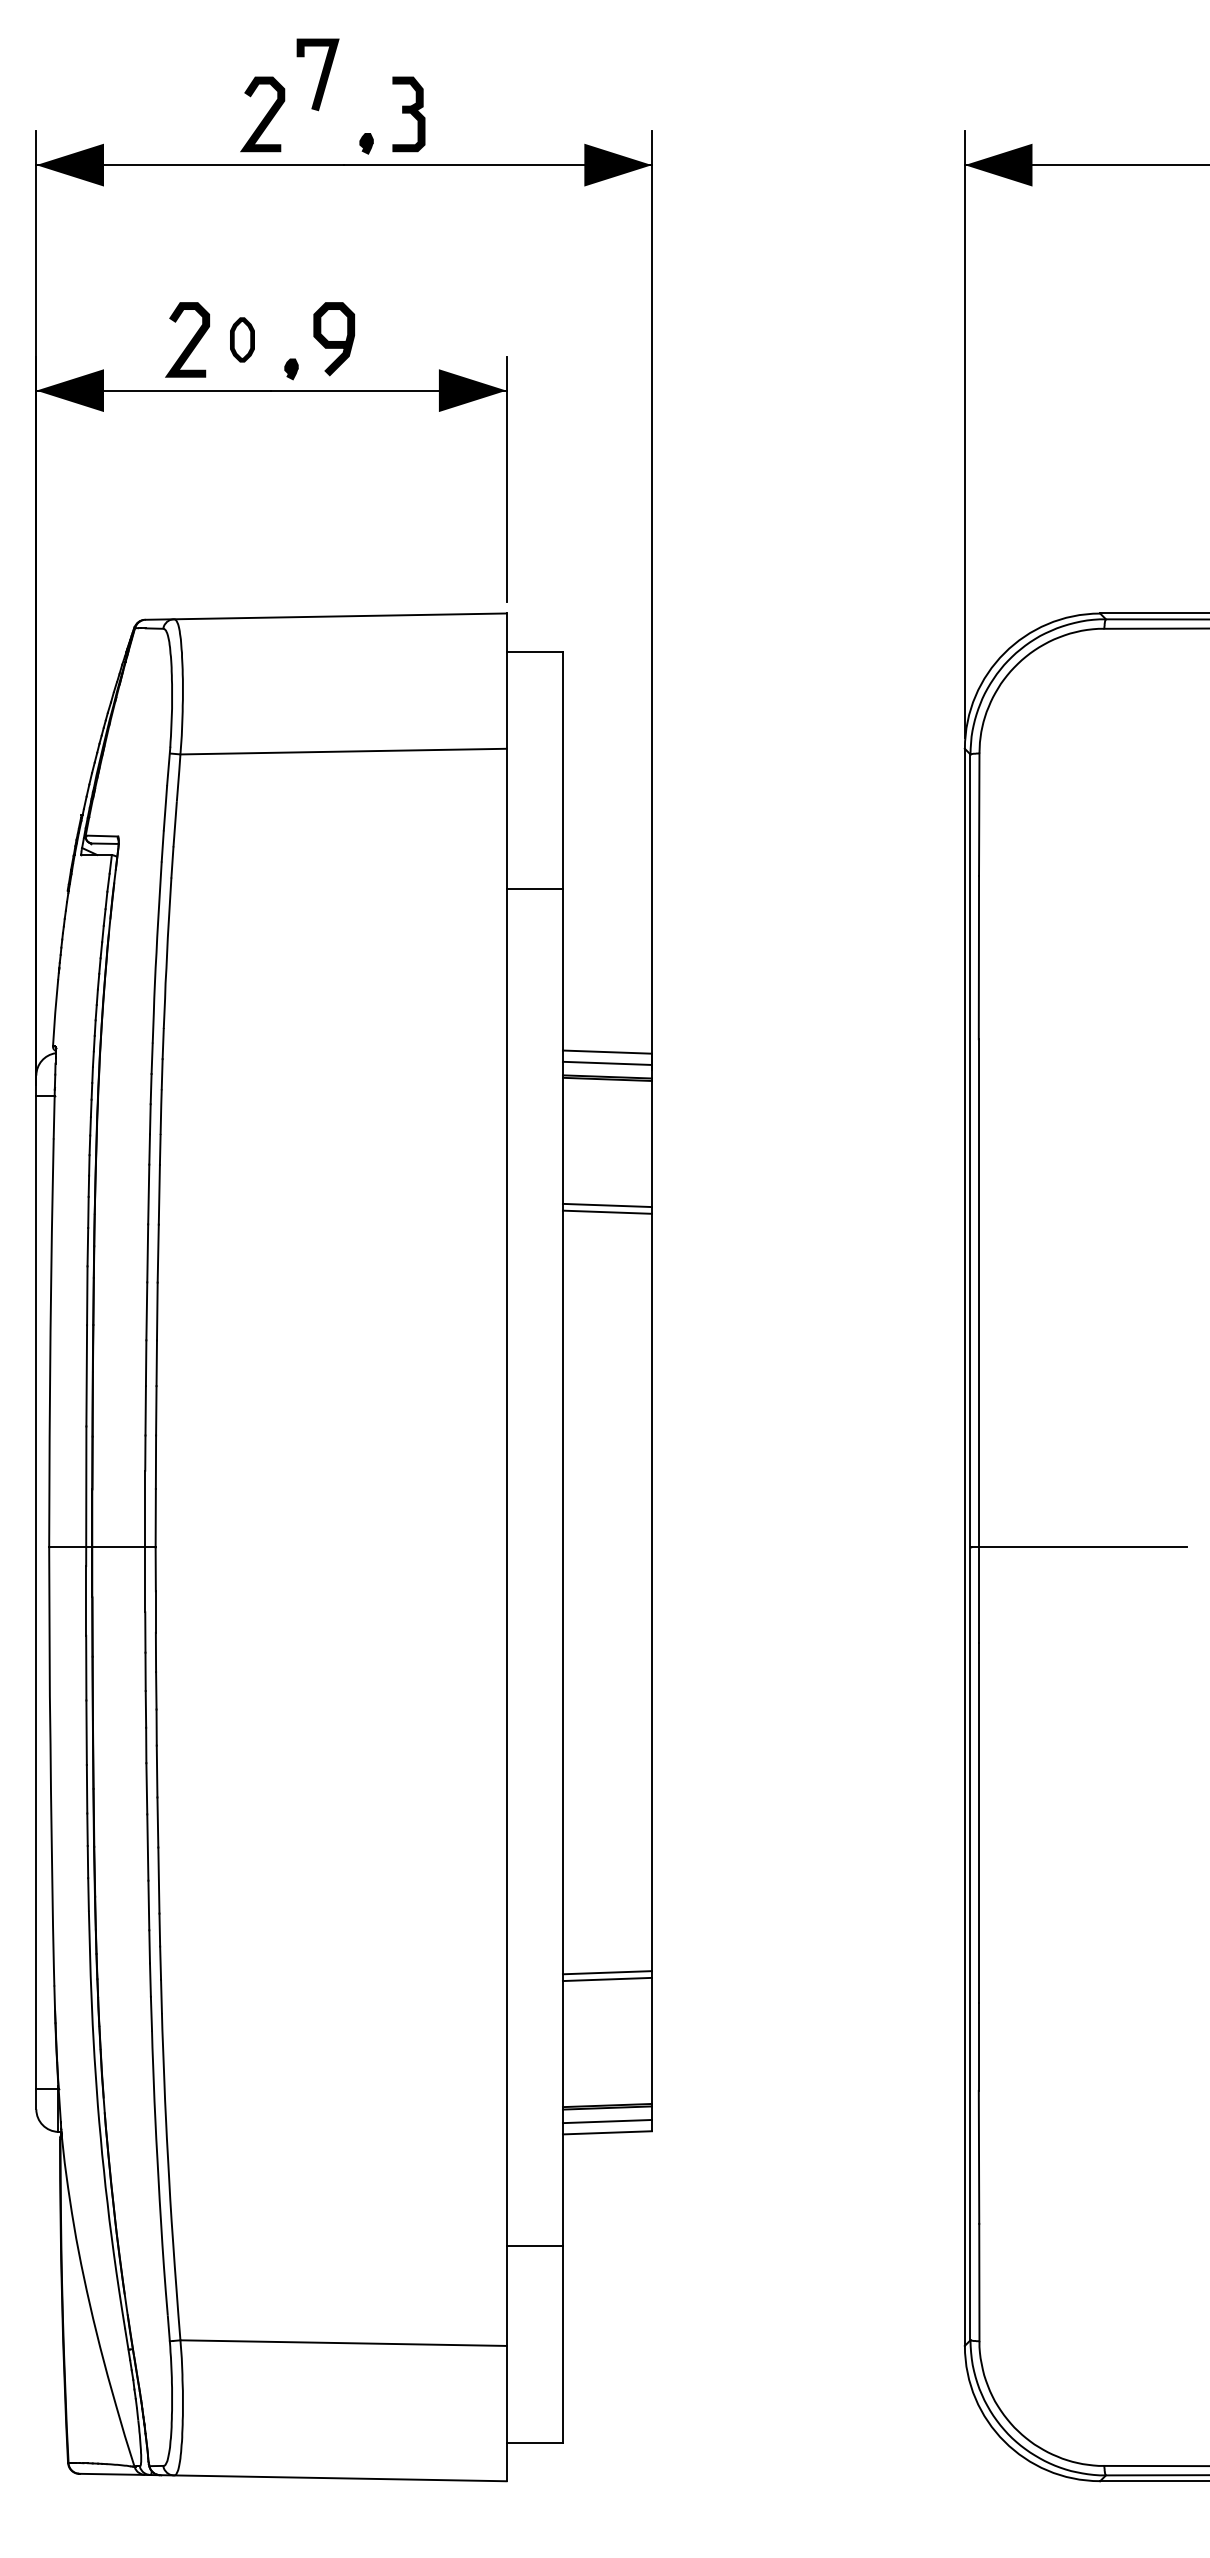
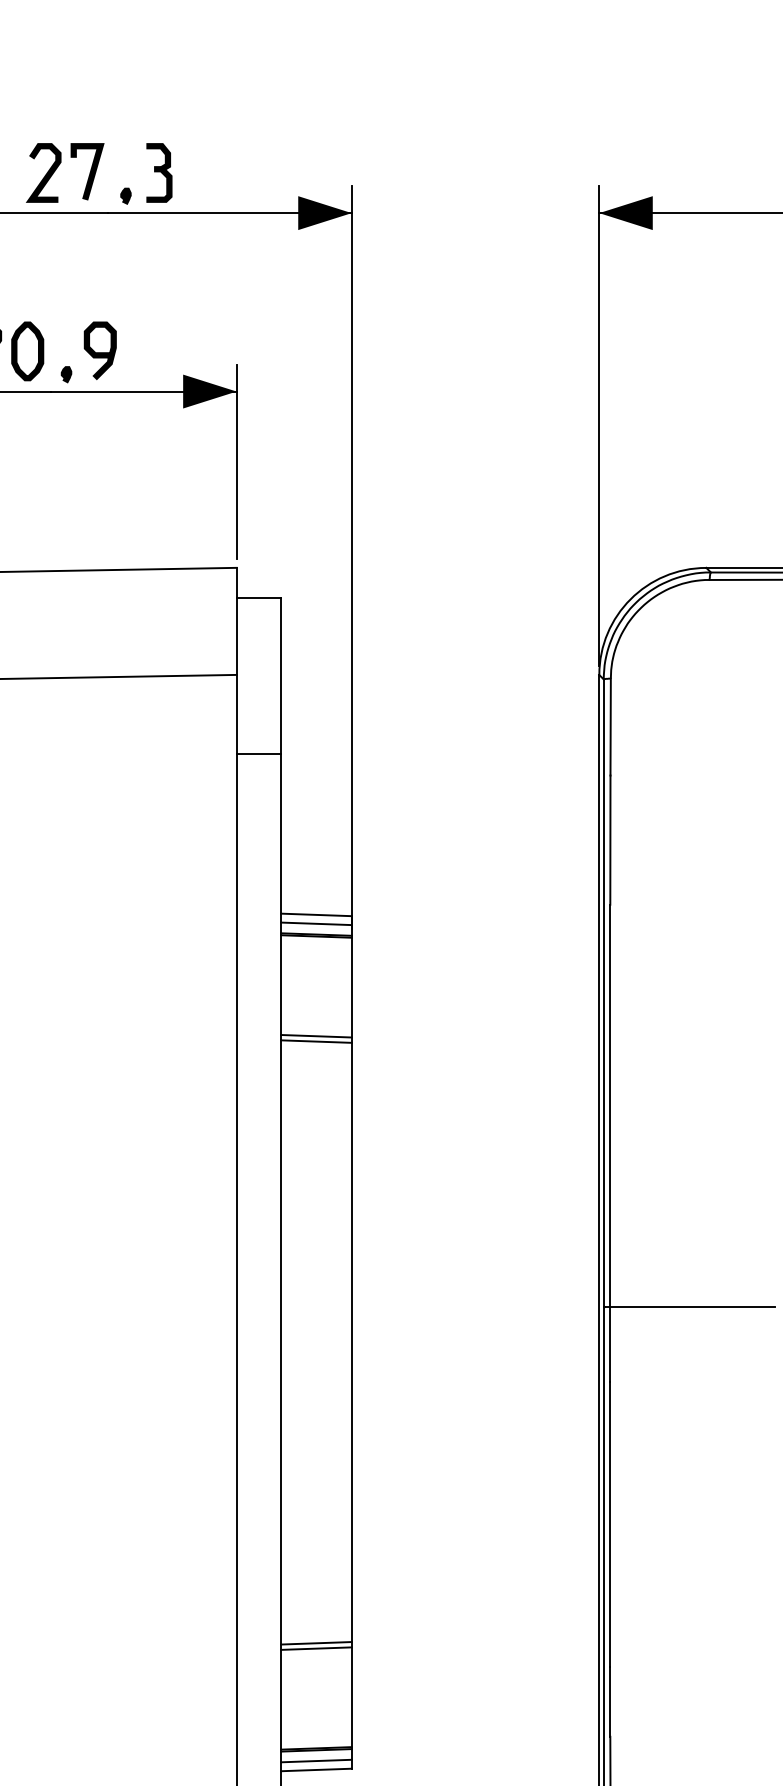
line: (320, 76) -> (89, 173), moved
part: (242, 339) -> (27, 351), size x1.67
line: (534, 889) -> (258, 753), moved

